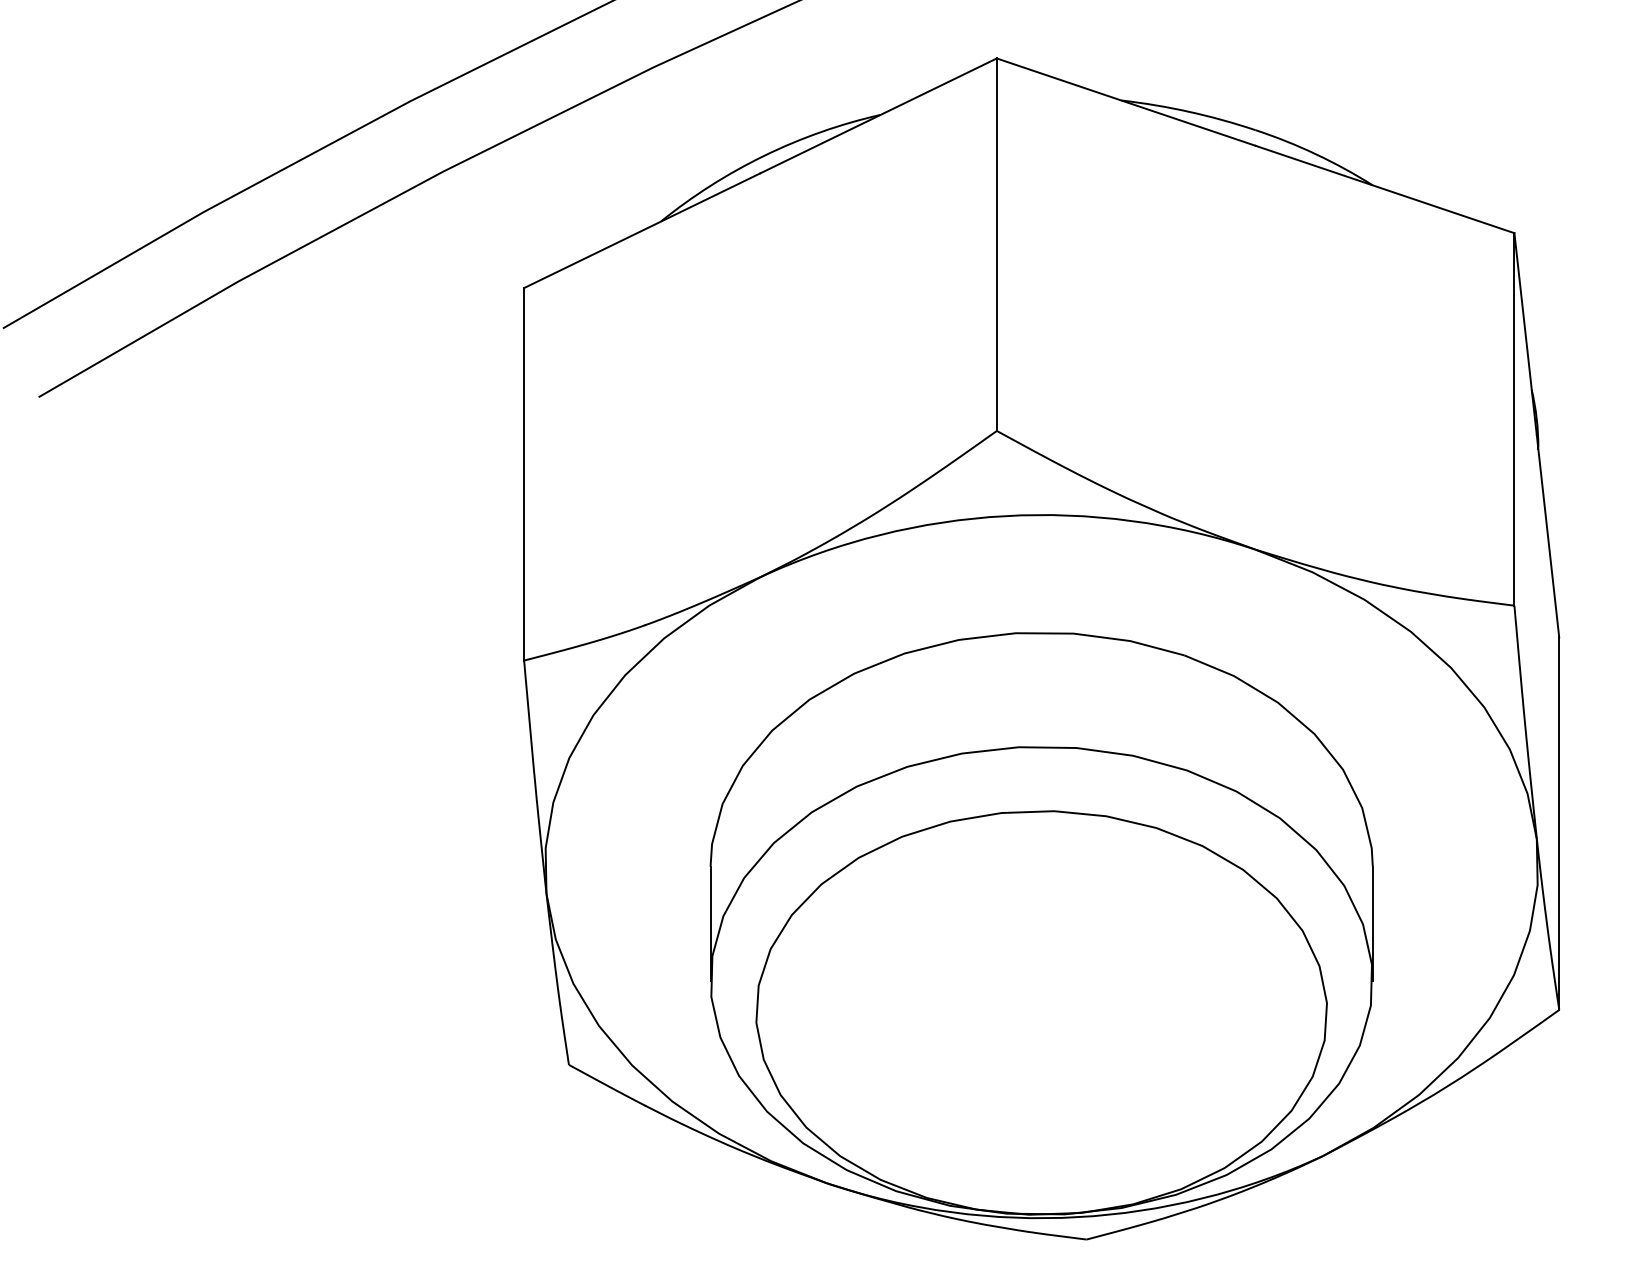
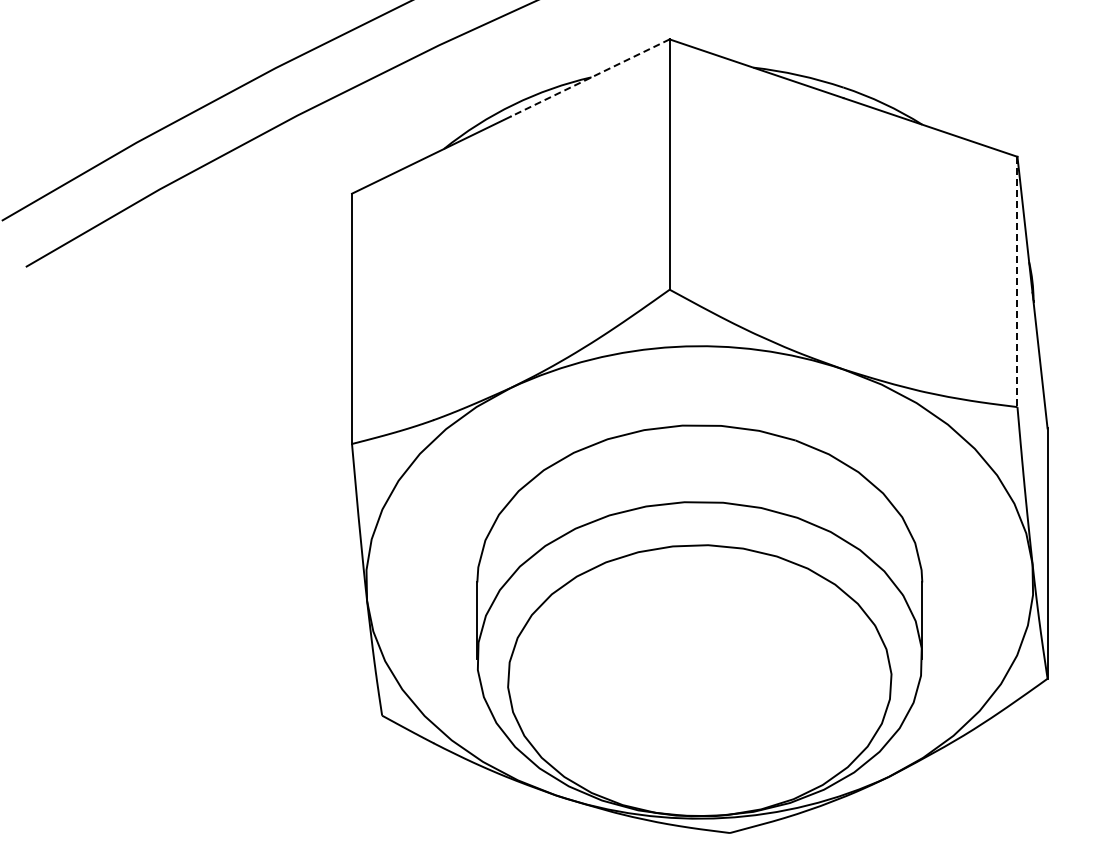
line: (877, 116) -> (589, 78), solid -> dashed
line: (1514, 420) -> (1017, 282), solid -> dashed

